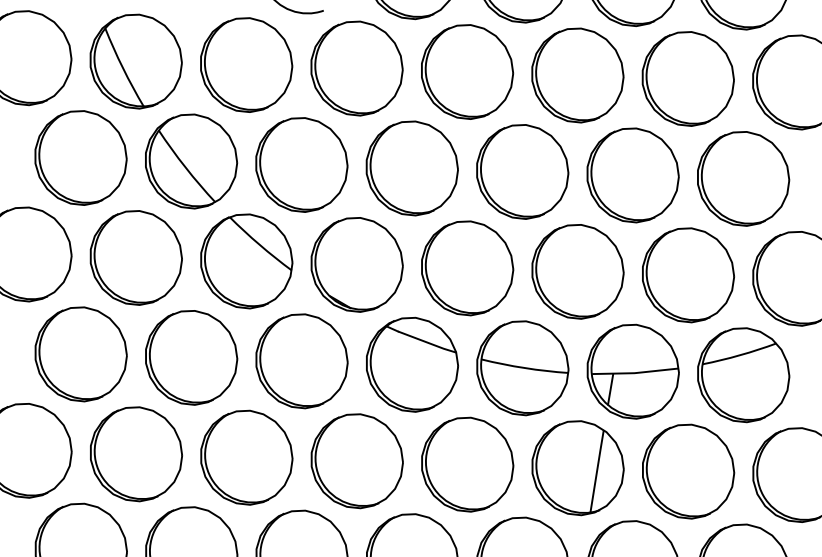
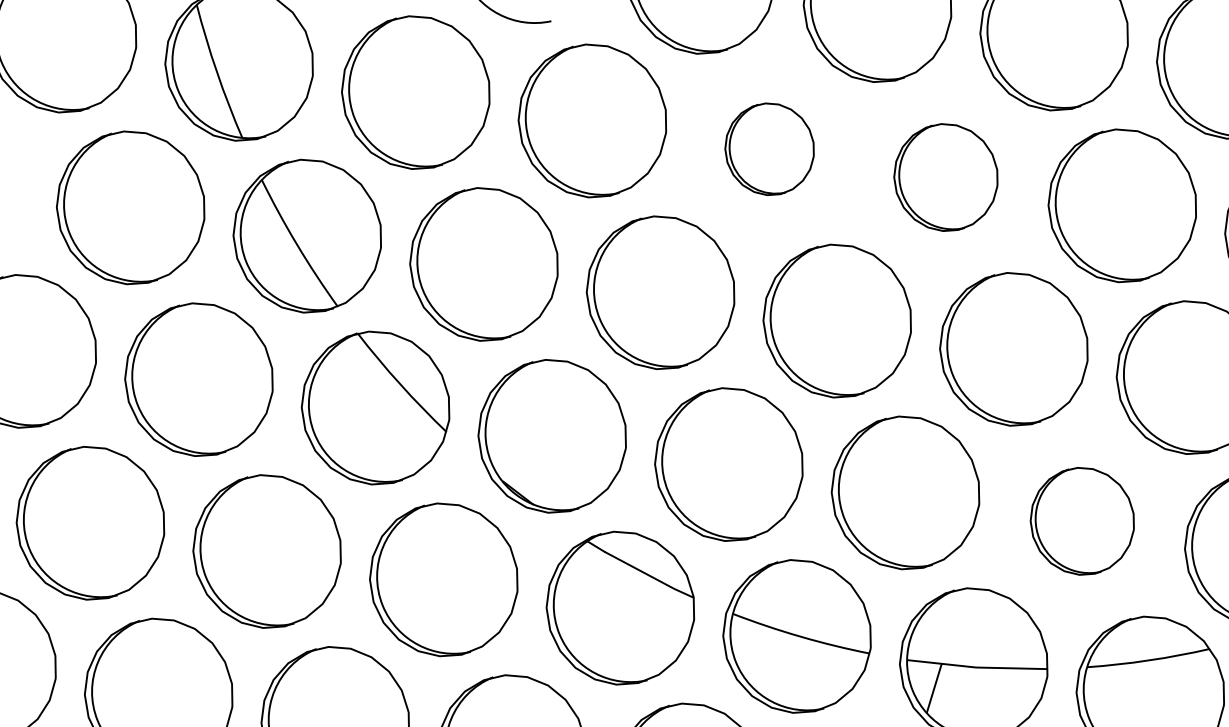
part: (467, 71) -> (769, 148), size x0.6
part: (577, 75) -> (945, 177), size x0.7
part: (688, 275) -> (1082, 521), size x0.7

